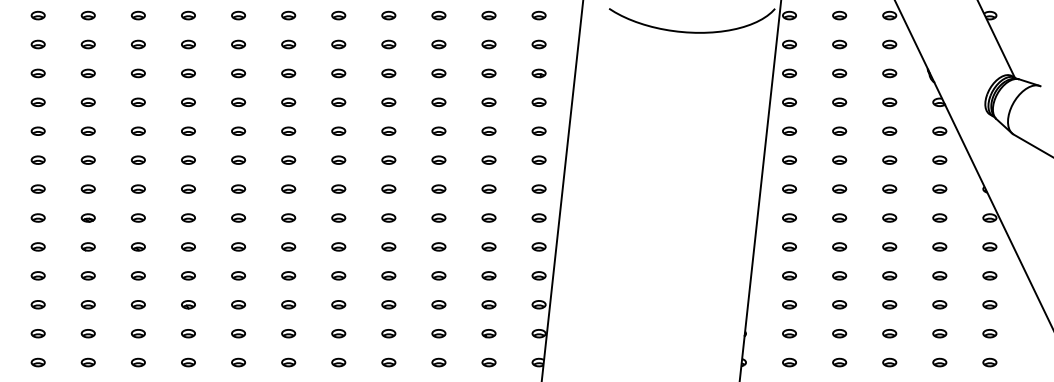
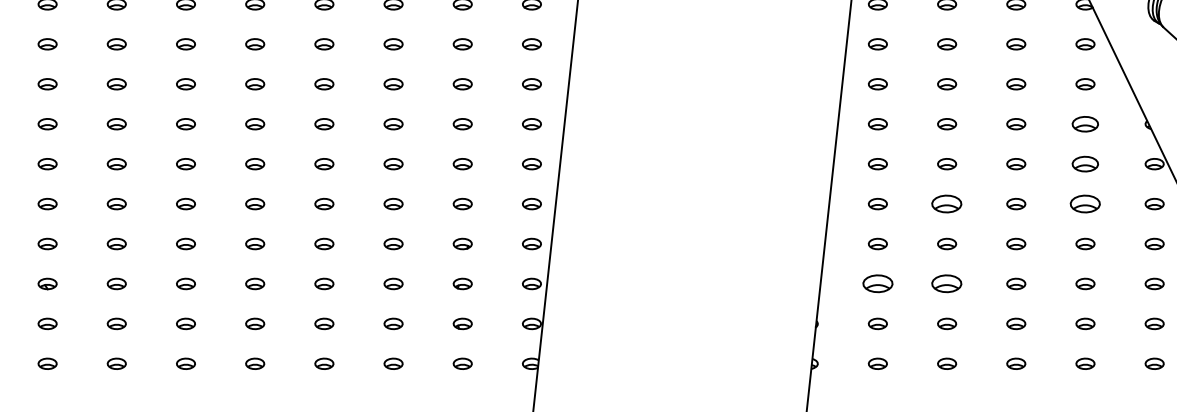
part: (939, 188) -> (1085, 123), size x1.4
part: (939, 217) -> (1085, 163), size x1.4
part: (839, 246) -> (946, 203), size x1.6
part: (939, 246) -> (1085, 203), size x1.6
part: (789, 304) -> (877, 283), size x1.6
part: (839, 304) -> (946, 283), size x1.6

